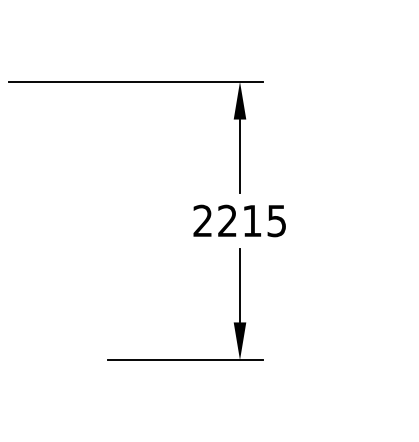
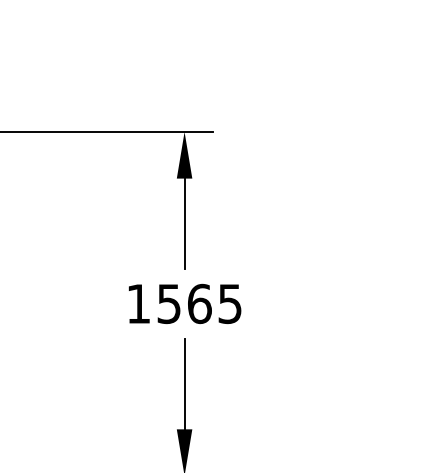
text: (227, 220) -> (169, 303), 2215 -> 1565

